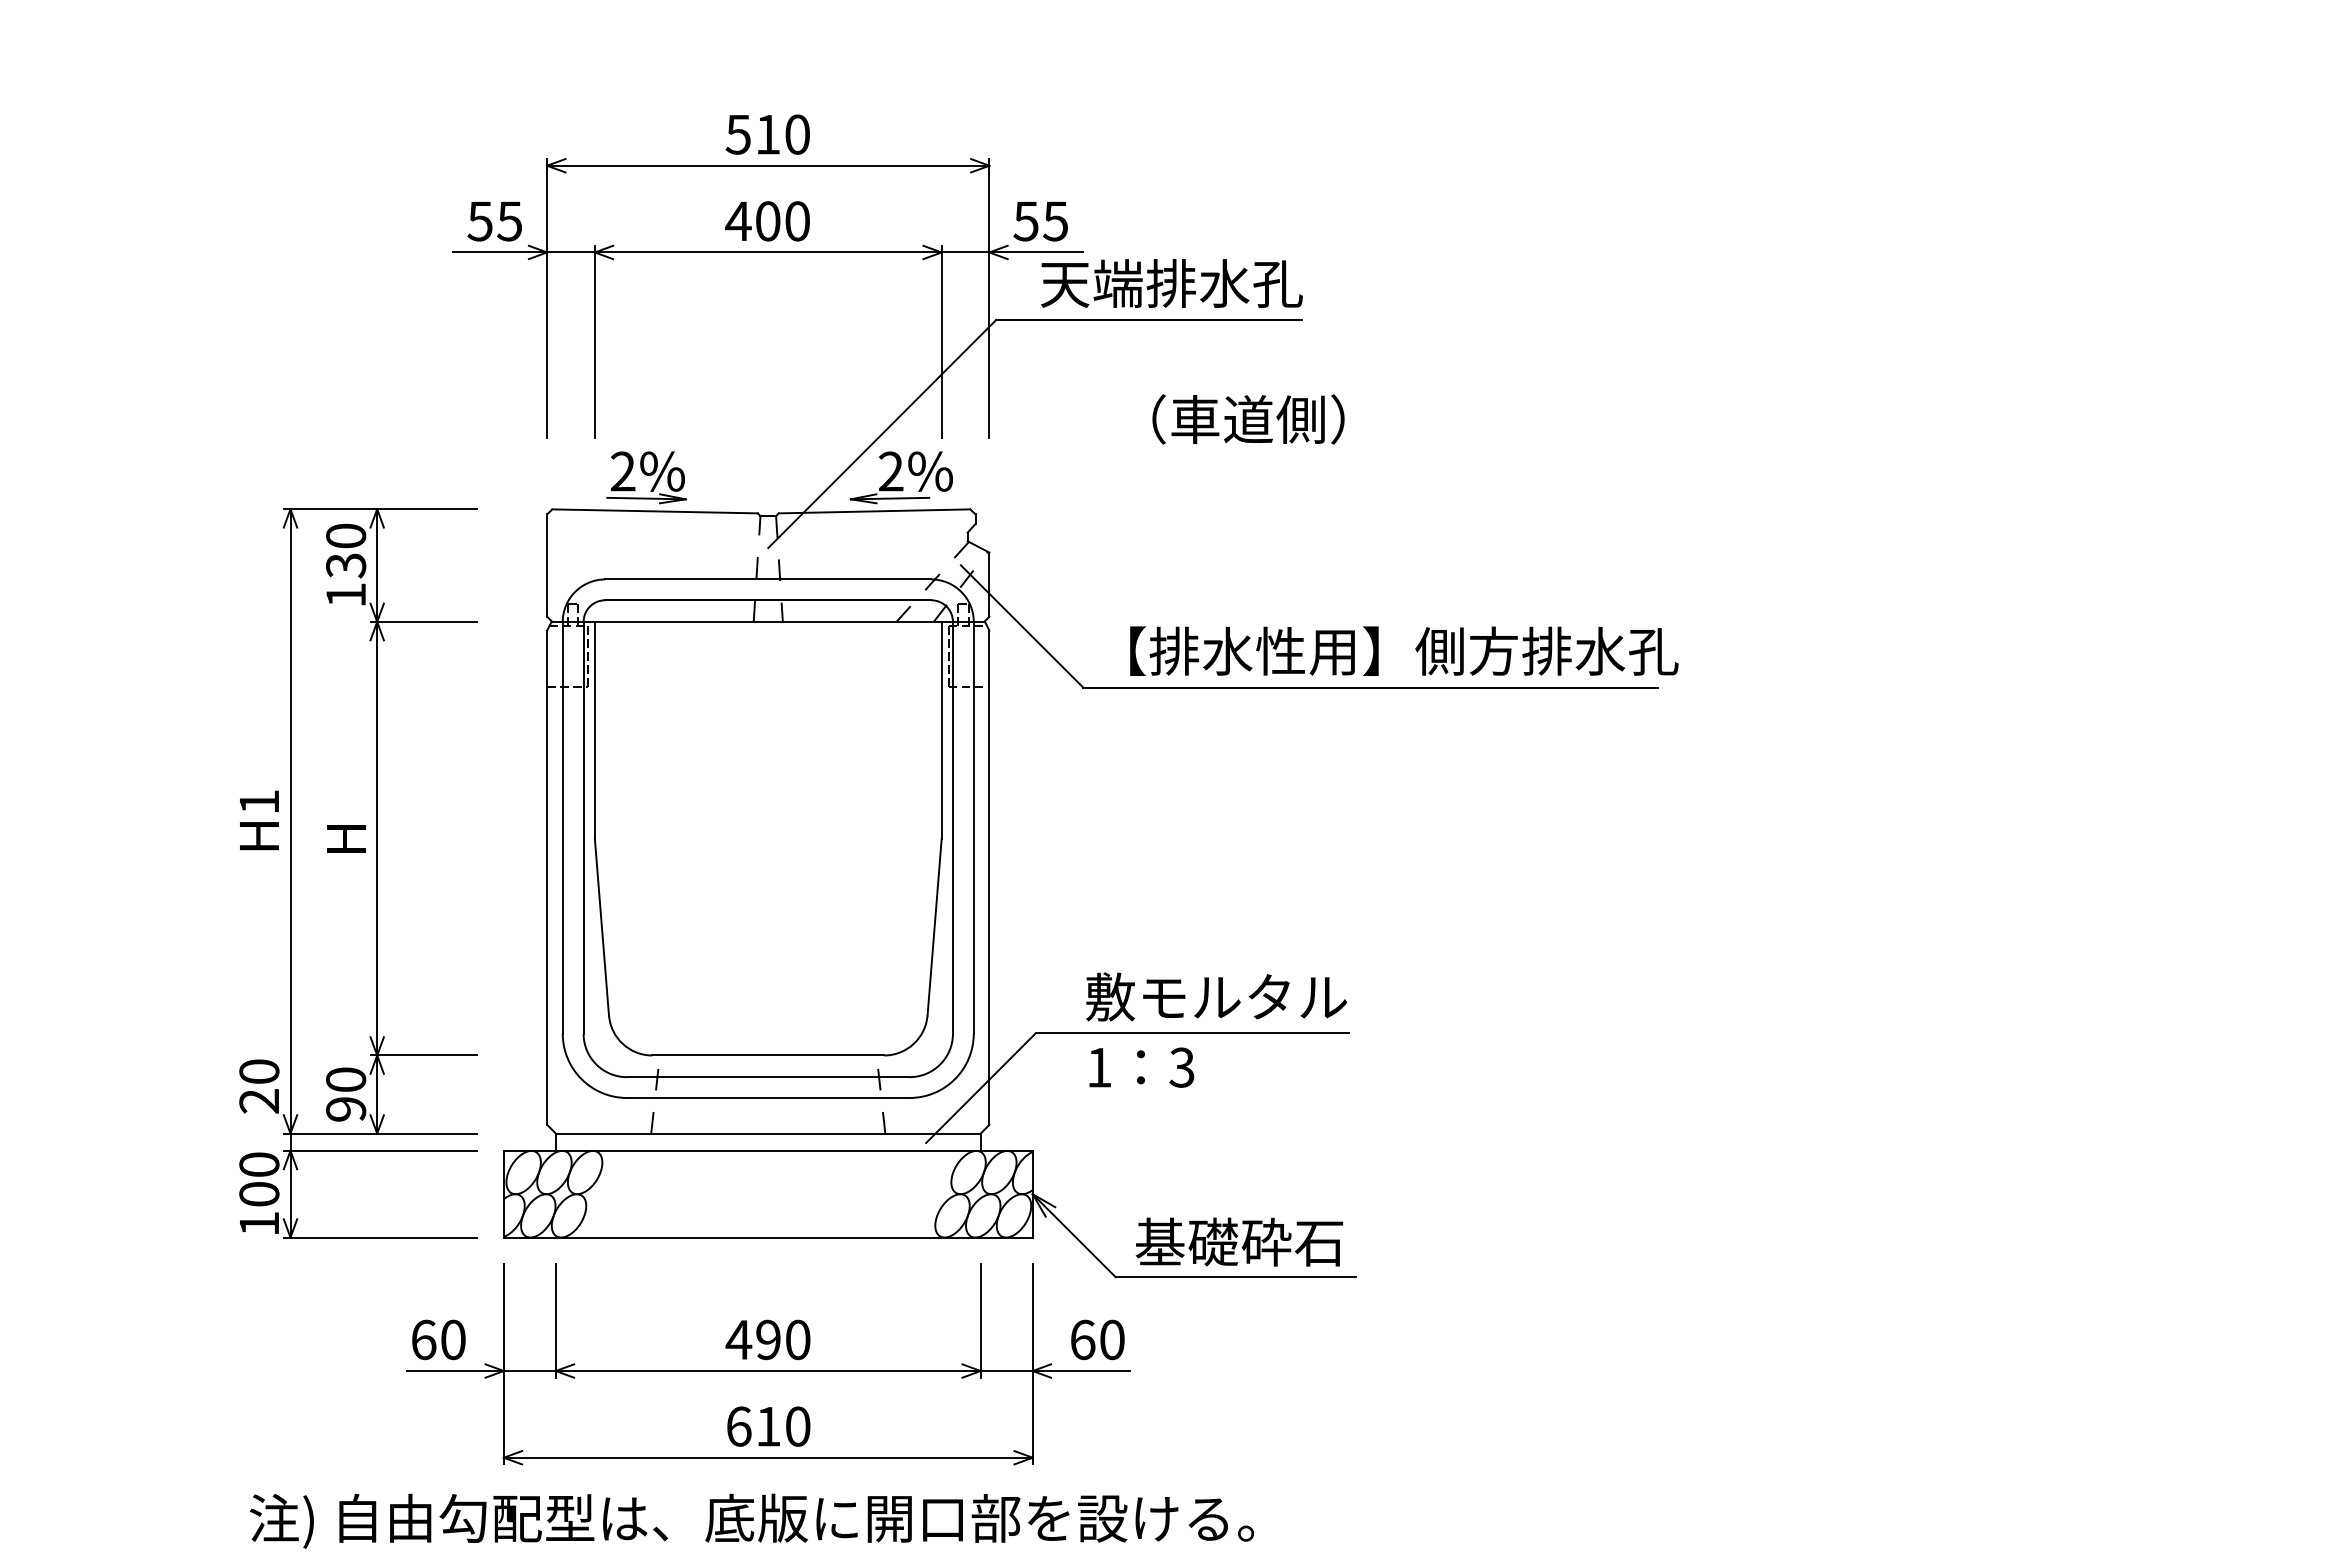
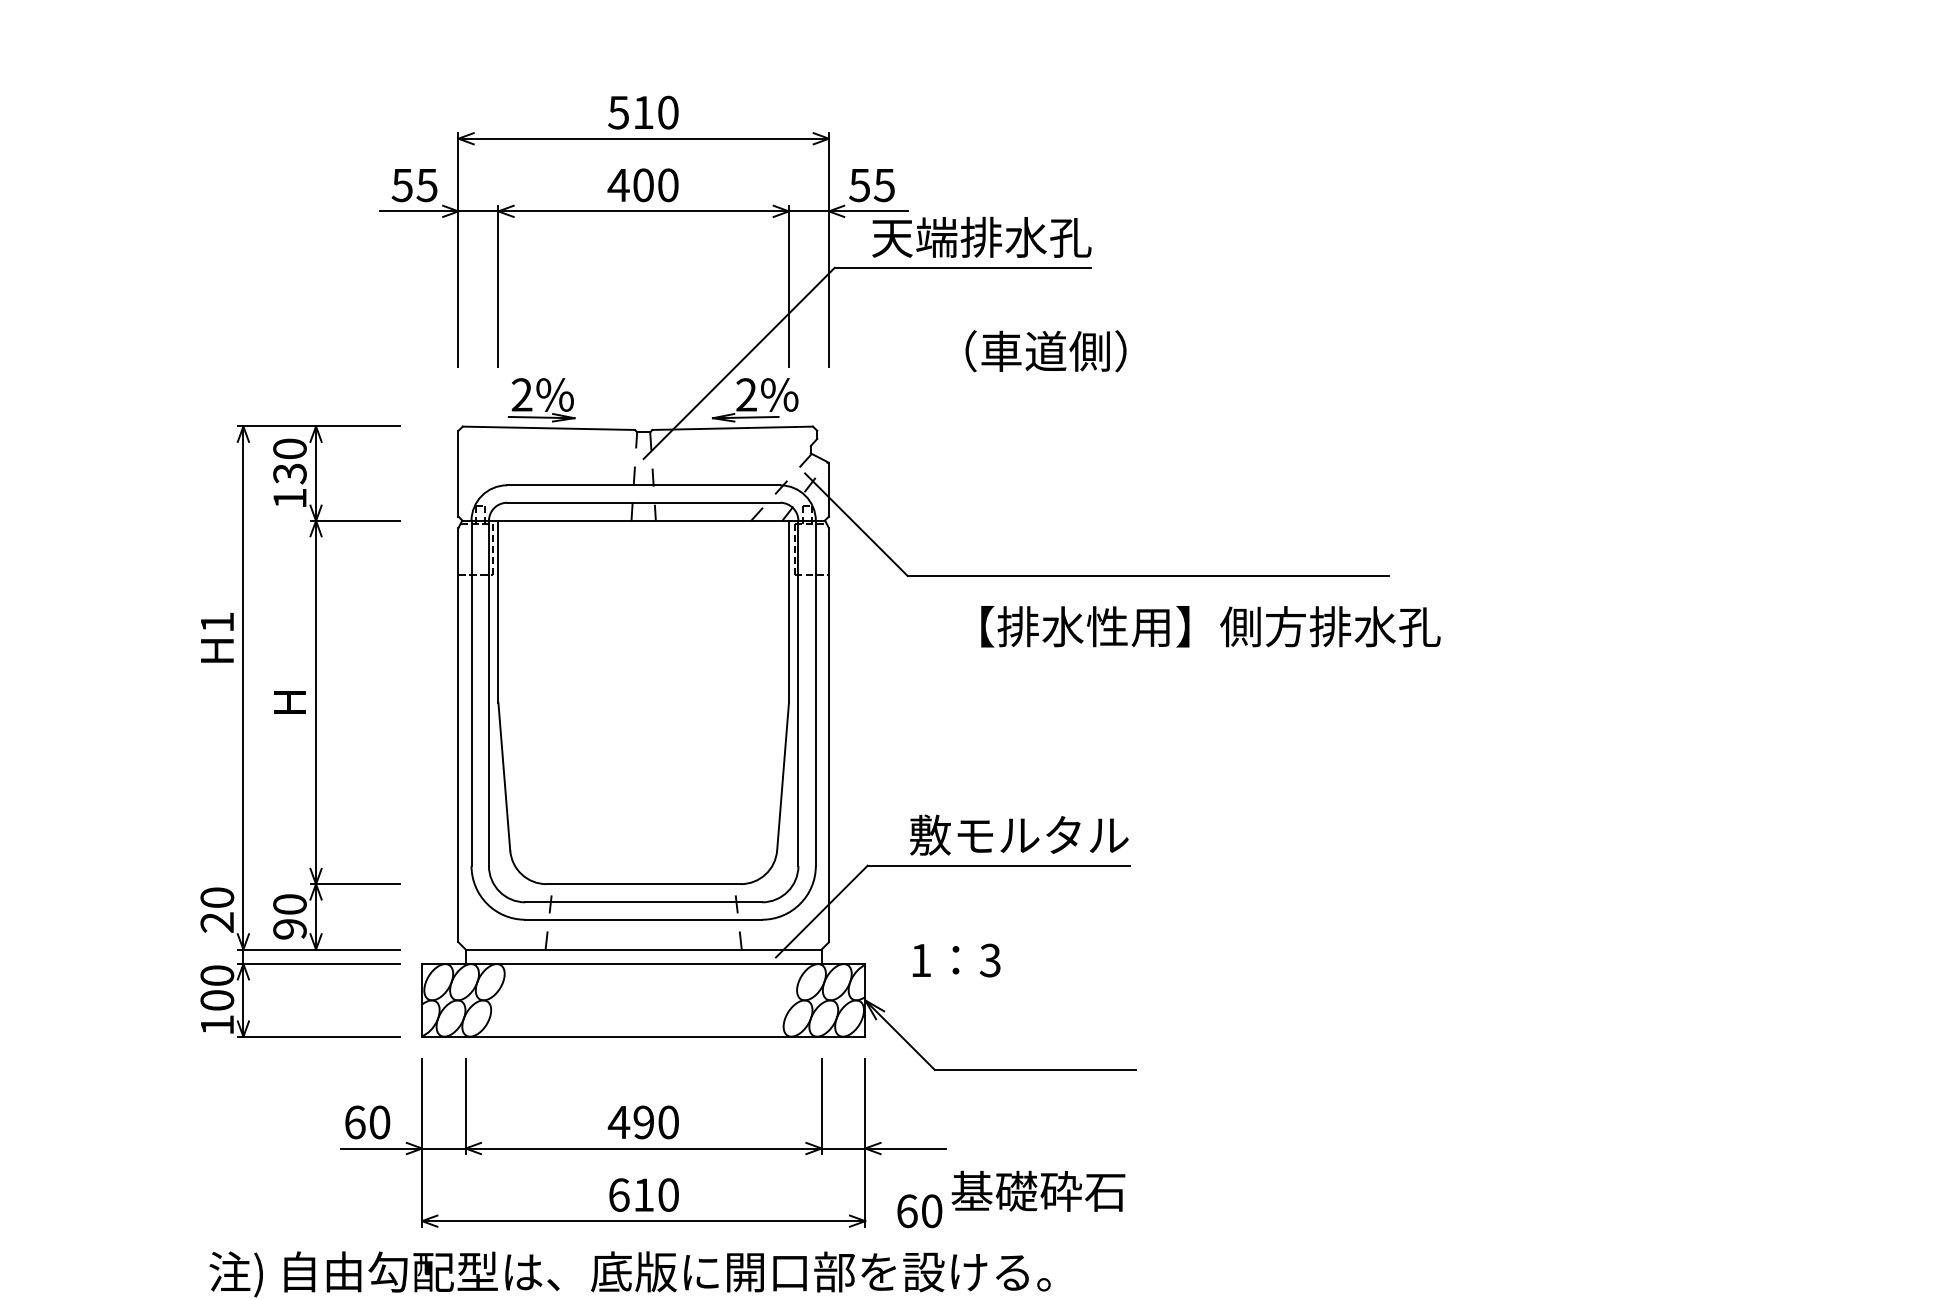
text: (1404, 650) -> (1211, 626), moved
text: (259, 820) -> (217, 637), moved
text: (1141, 1067) -> (956, 960), moved
text: (1239, 1241) -> (1038, 1190), moved
text: (1097, 1339) -> (919, 1210), moved

